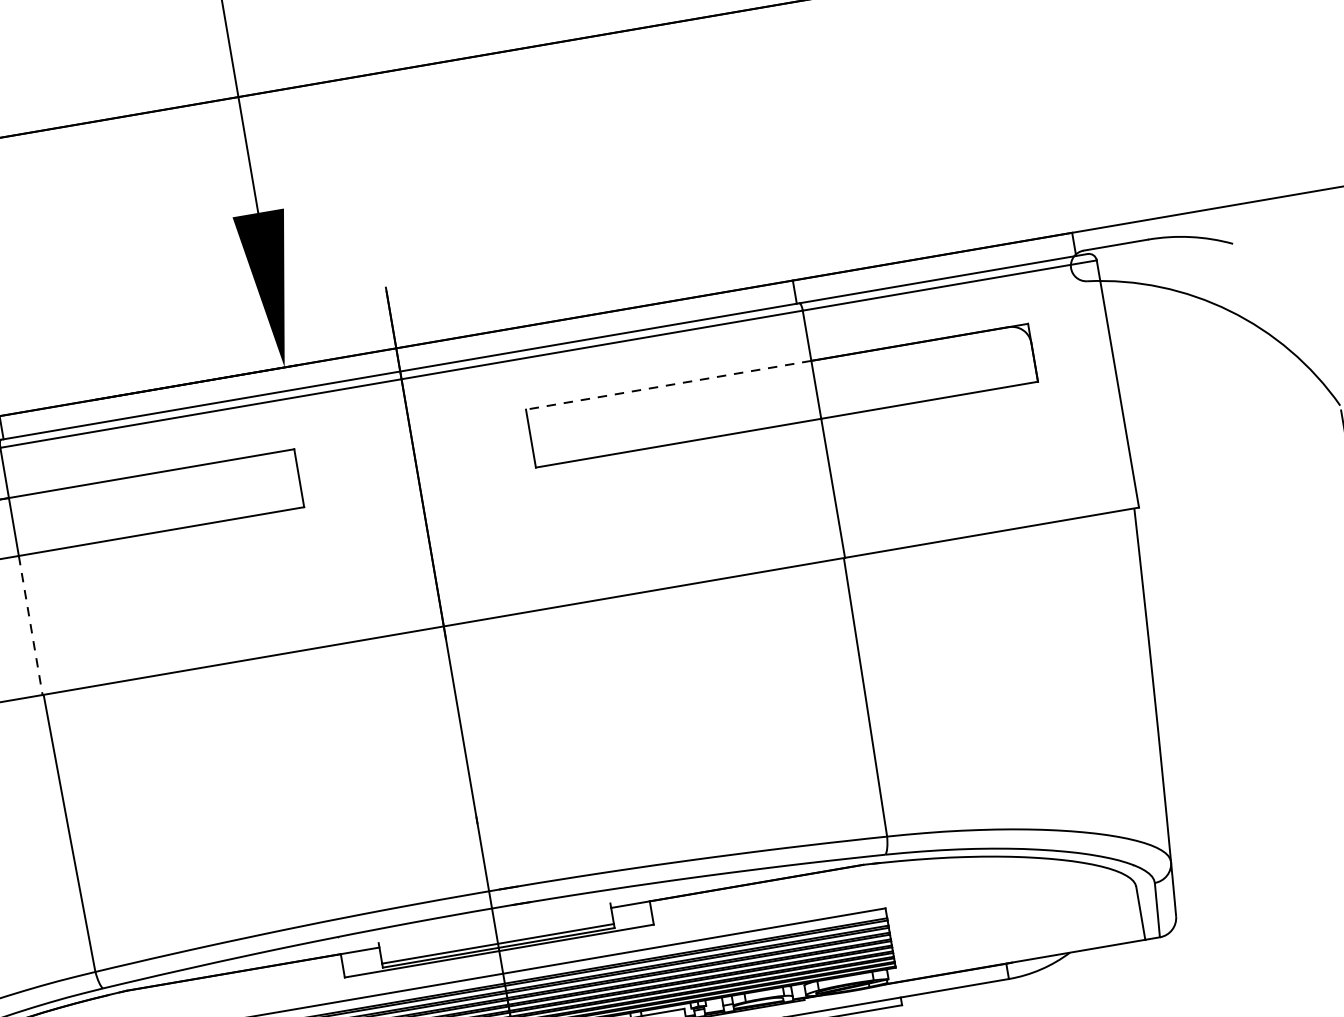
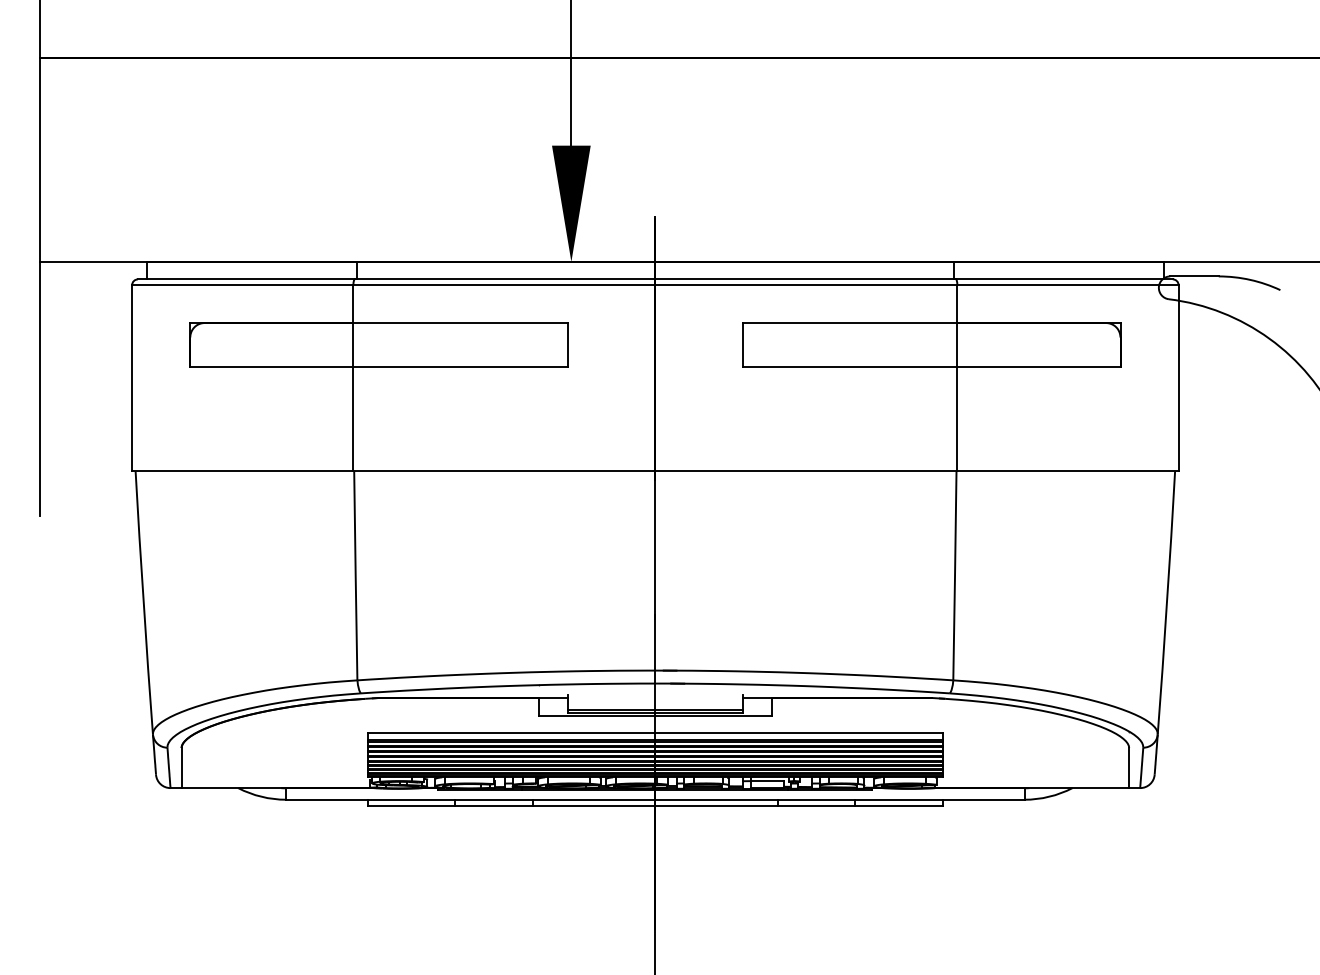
line: (668, 386) -> (849, 323), dashed -> solid
line: (30, 626) -> (353, 419), dashed -> solid

